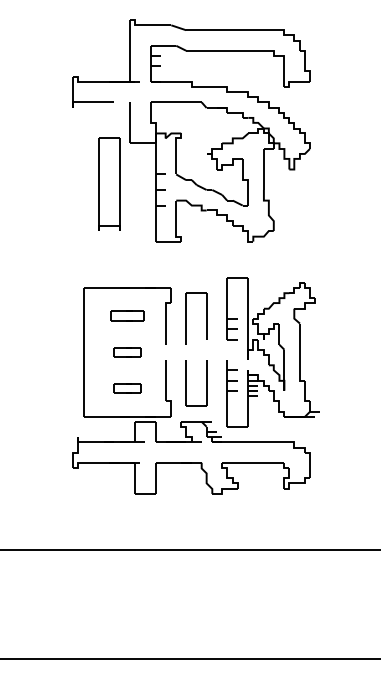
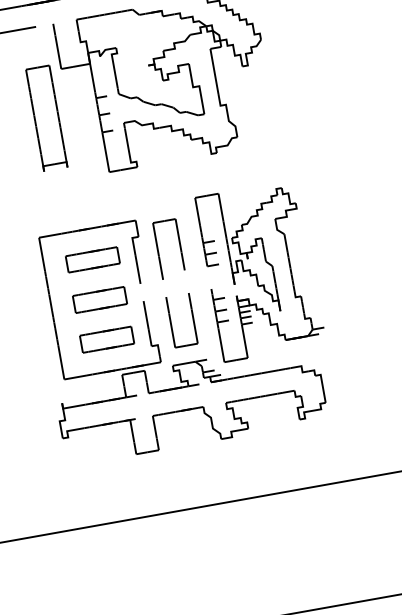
part: (127, 316) -> (92, 260), size x1.43
part: (127, 352) -> (100, 299), size x1.67
part: (127, 388) -> (107, 339), size x1.67

